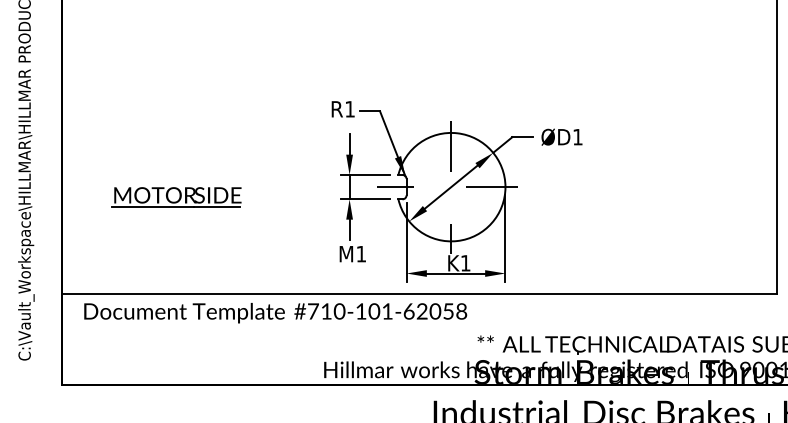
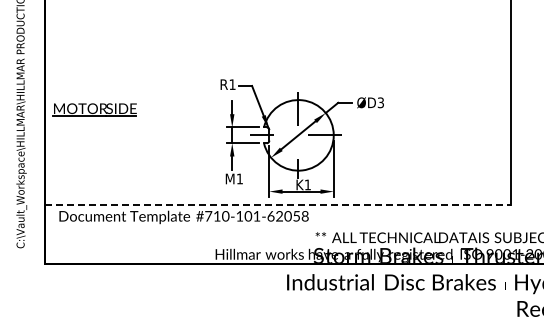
text: (577, 136) -> (380, 102), ØD1 -> ØD3
part: (176, 196) -> (94, 109), moved
line: (419, 293) -> (277, 204), solid -> dashed

